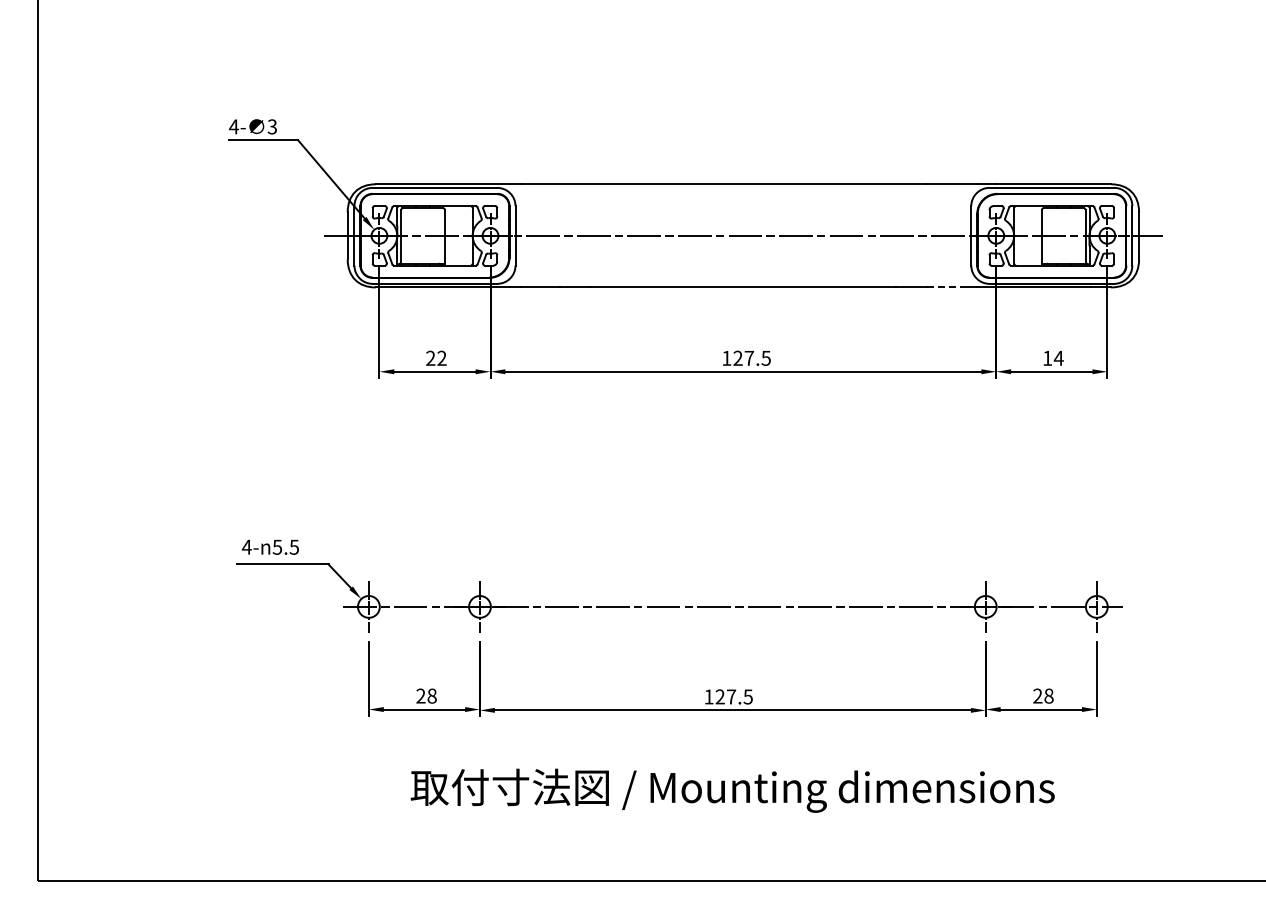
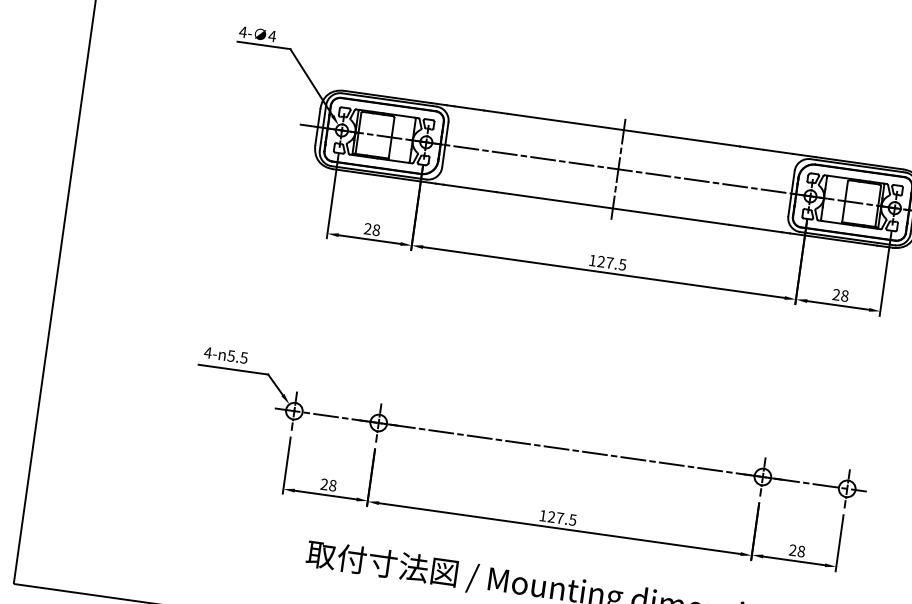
text: (272, 126) -> (272, 35), 3 -> 4
line: (743, 235) -> (618, 169), added
line: (946, 287) -> (767, 230), dashed -> solid
text: (441, 357) -> (376, 229), 22 -> 28
text: (1053, 357) -> (840, 294), 14 -> 28

